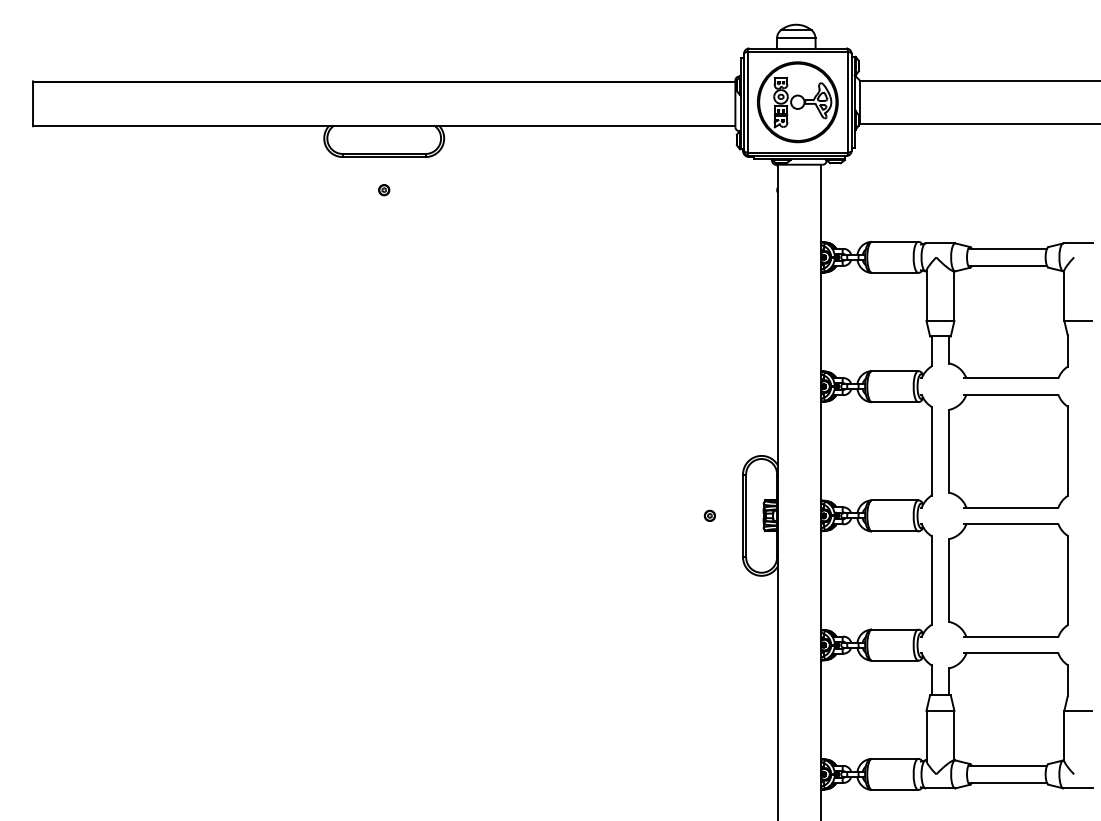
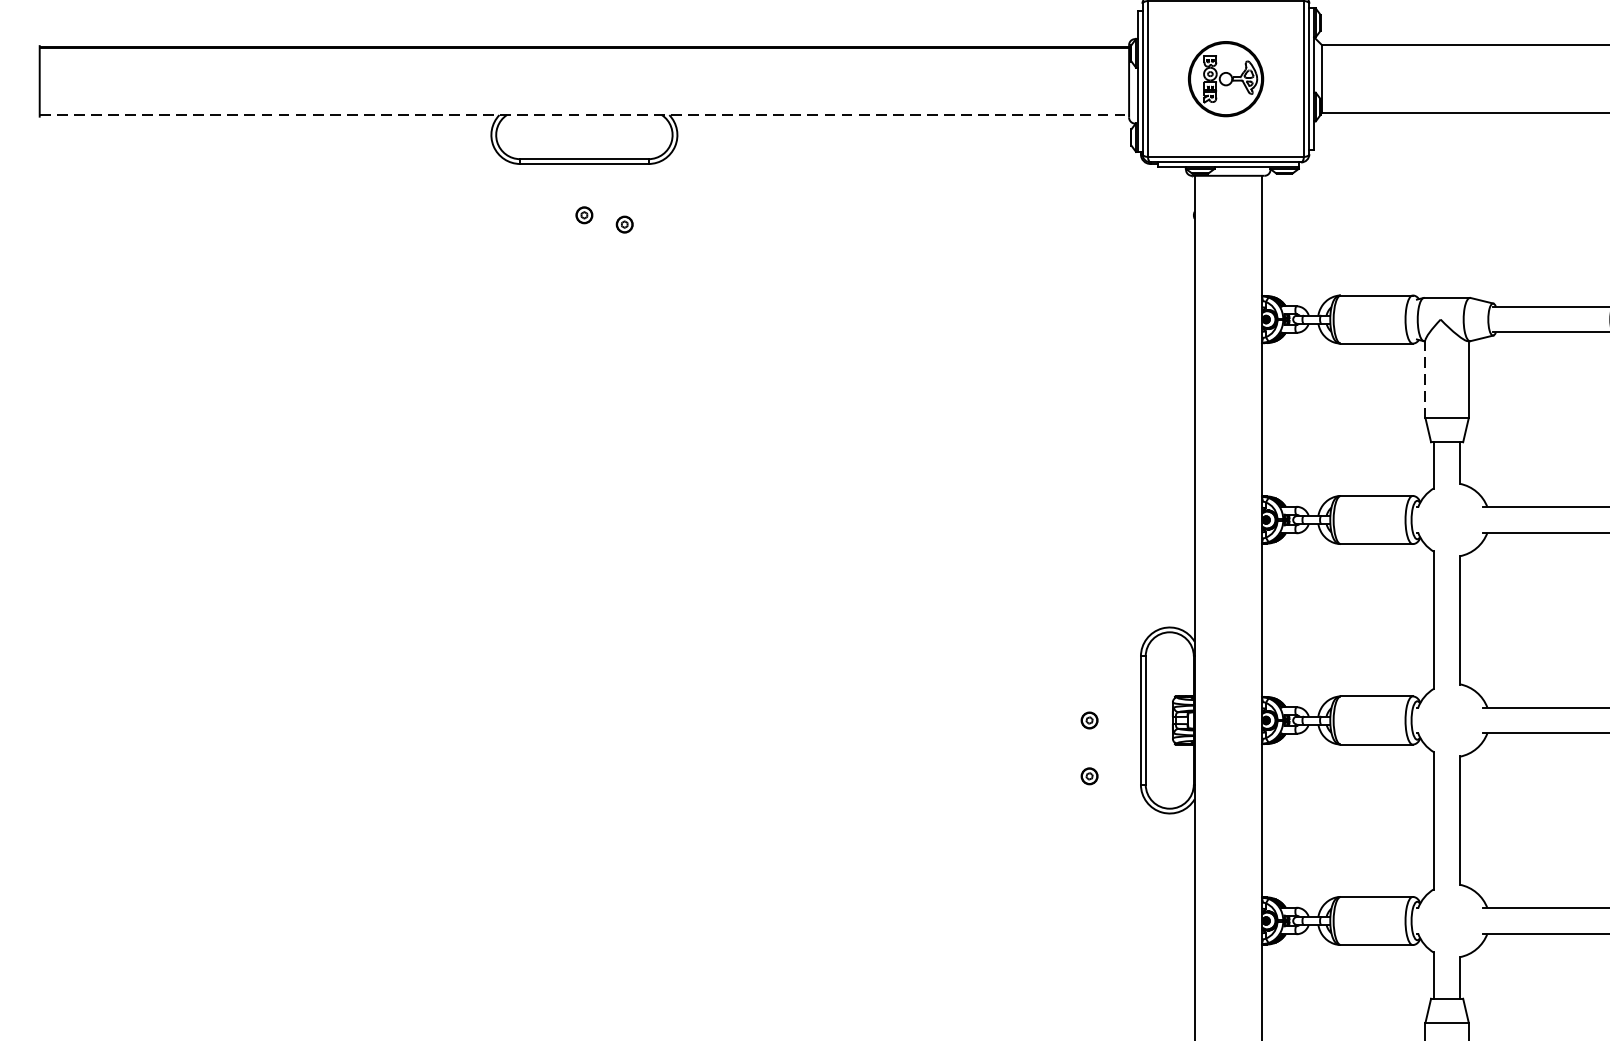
part: (797, 102) -> (1225, 79), size x0.6
line: (384, 125) -> (584, 115), solid -> dashed
part: (410, 196) -> (625, 225), added
line: (926, 296) -> (1425, 380), solid -> dashed
part: (709, 551) -> (1088, 775), added

